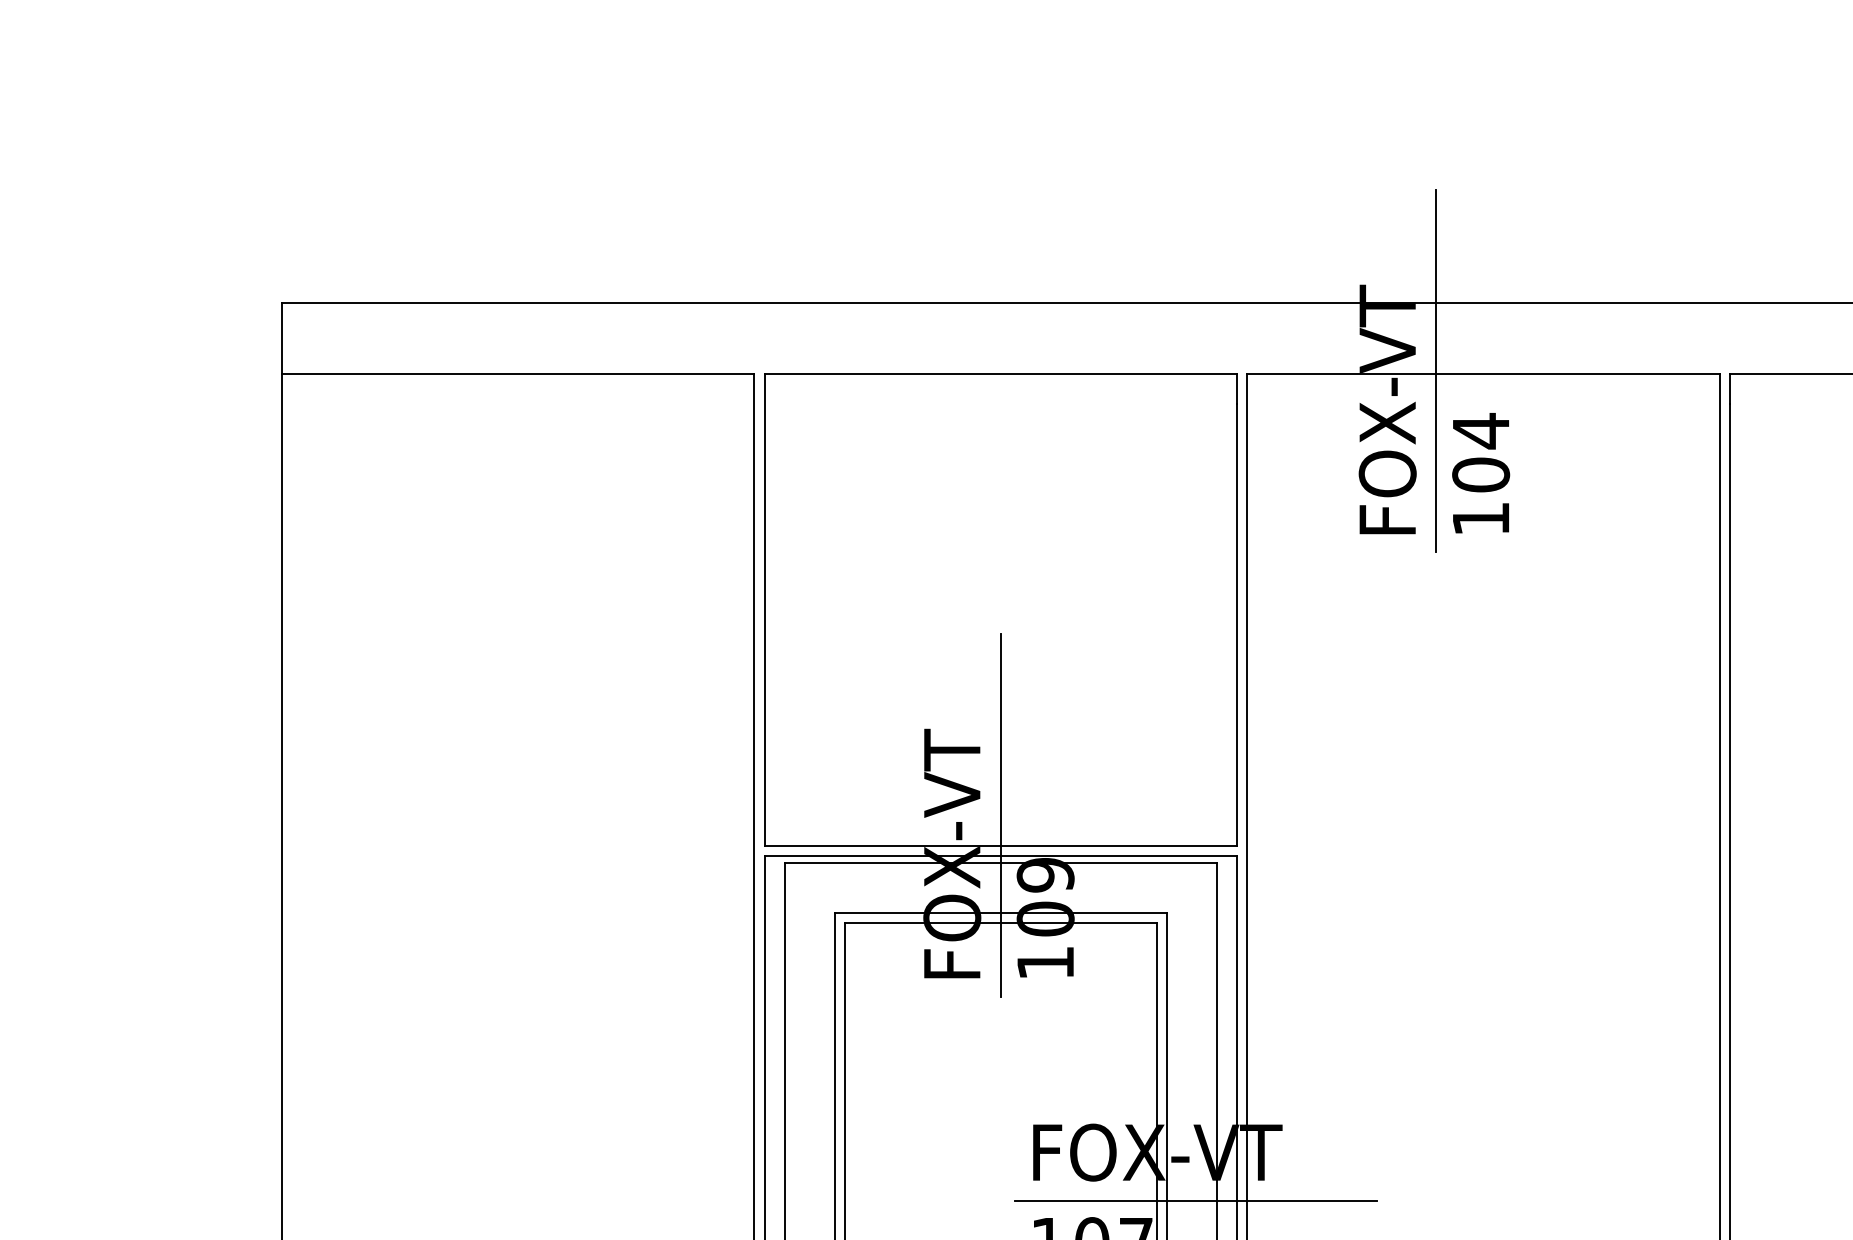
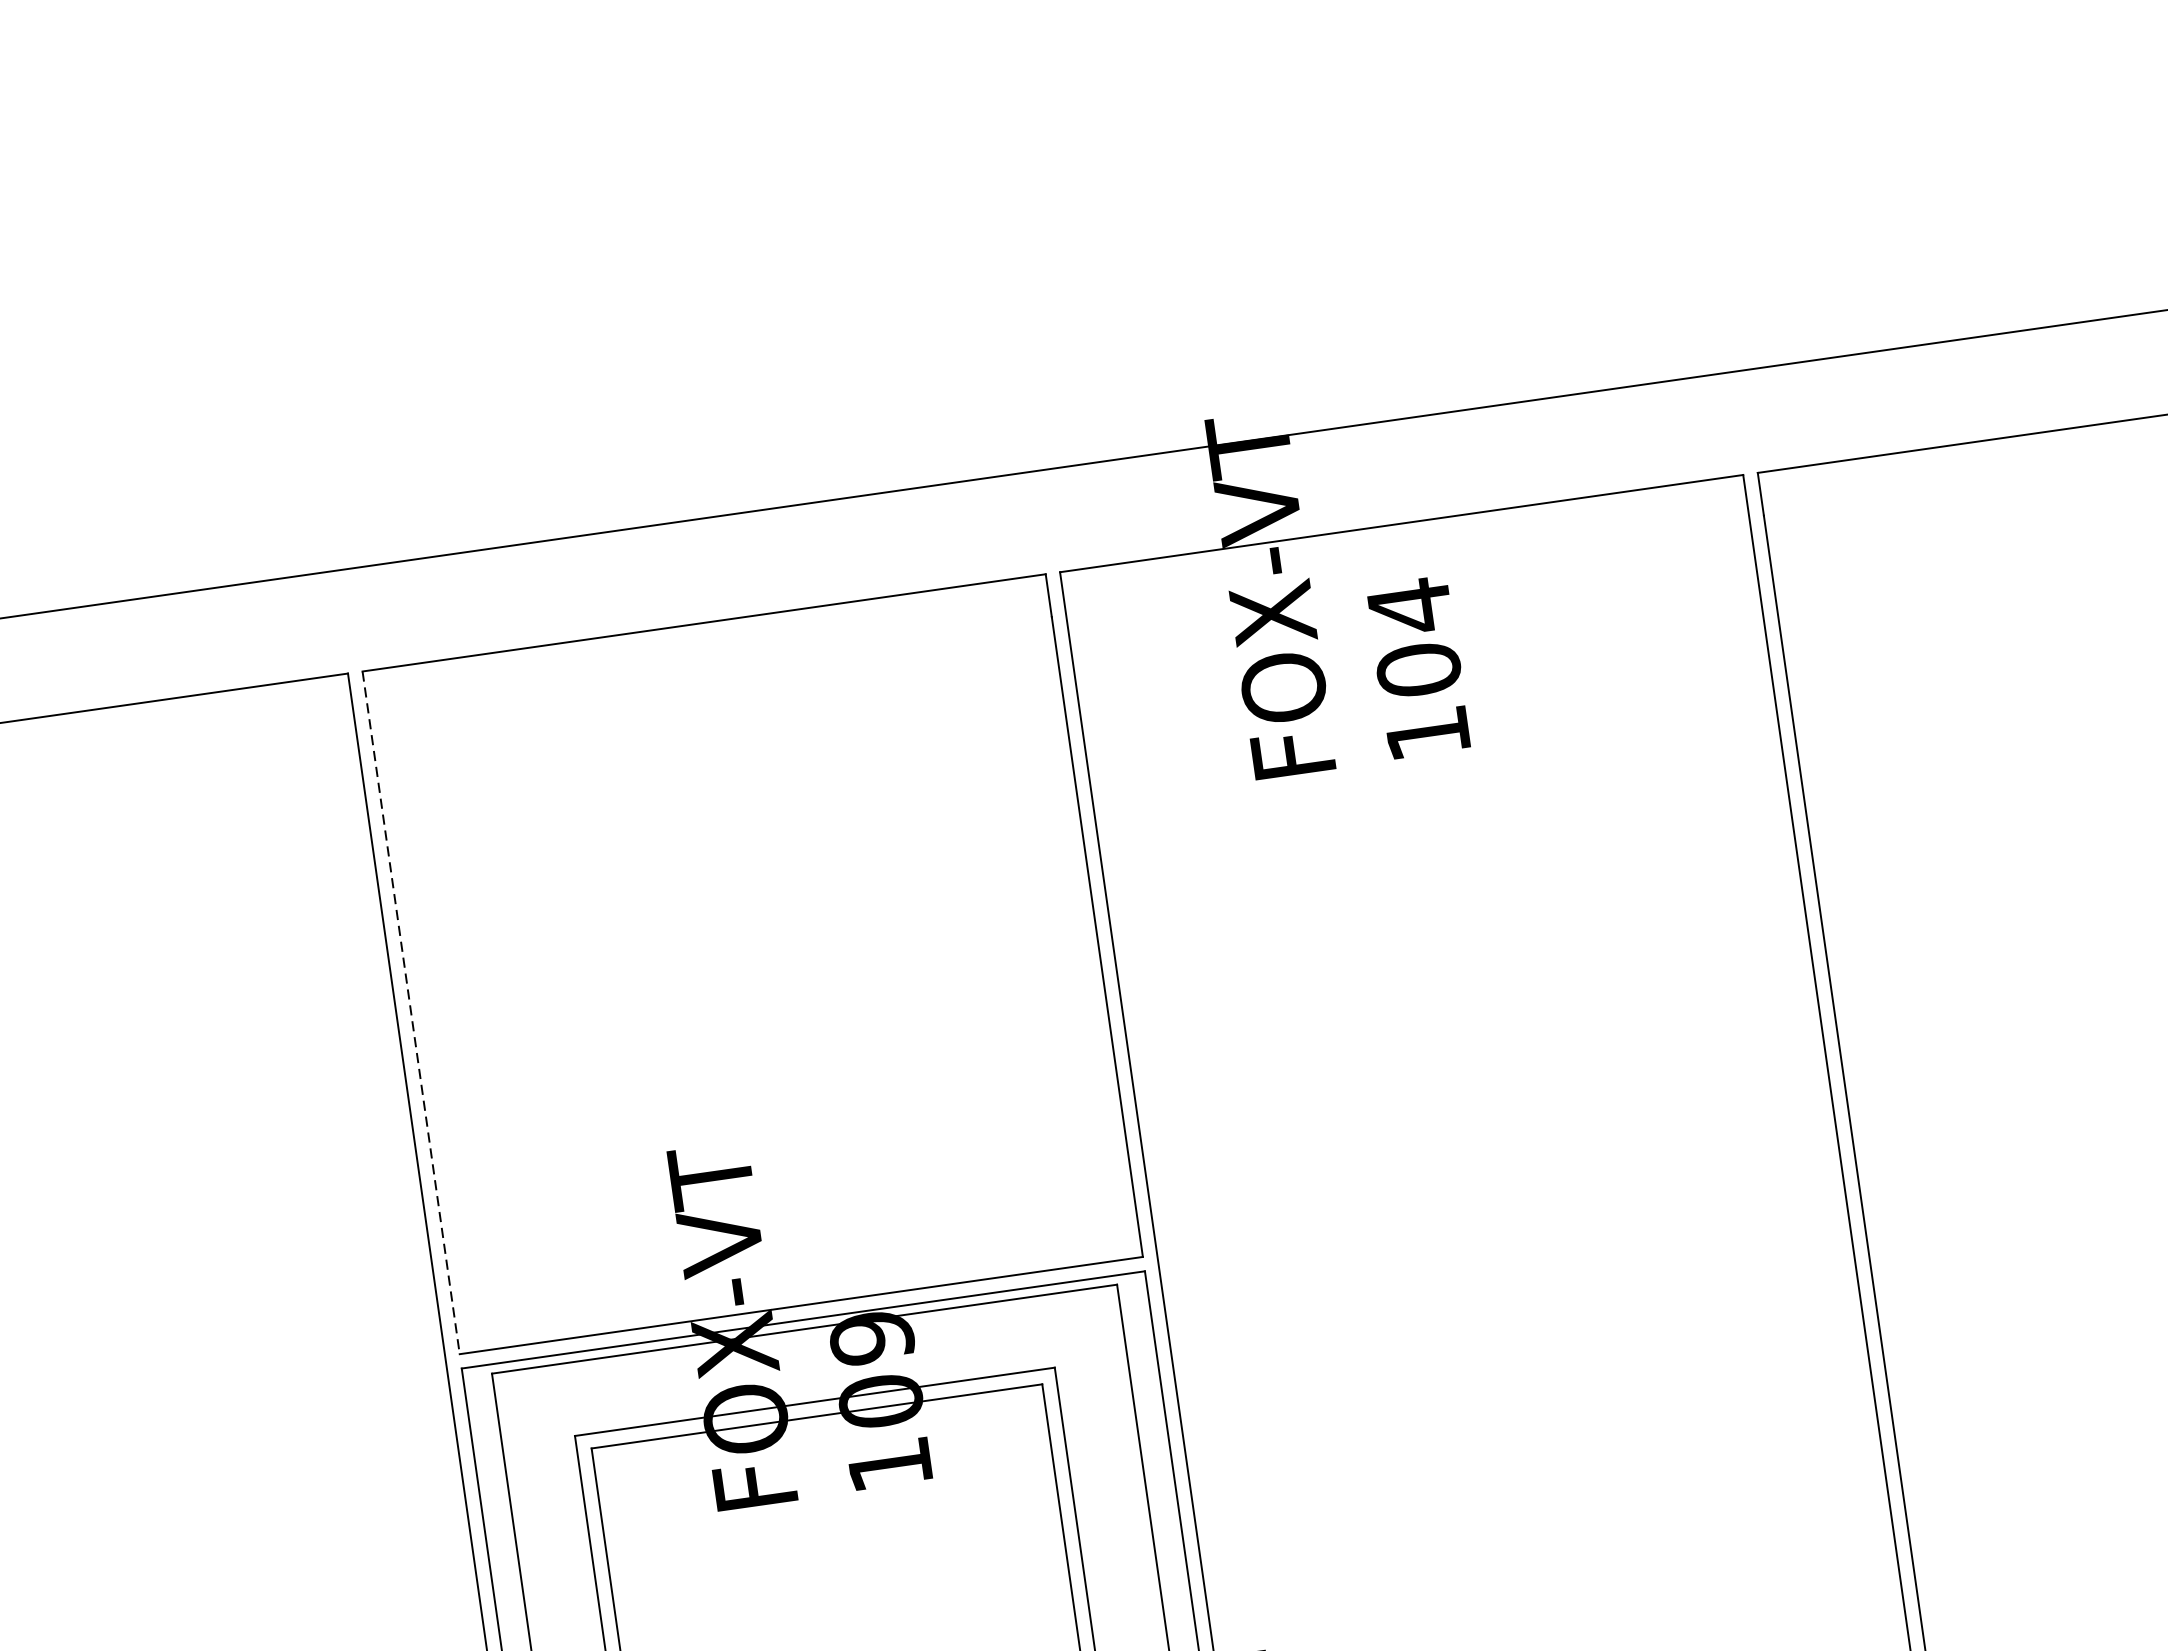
line: (1436, 371) -> (1333, 529), removed
line: (764, 610) -> (411, 1013), solid -> dashed
line: (1000, 815) -> (794, 1260), removed

